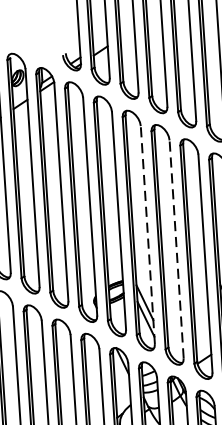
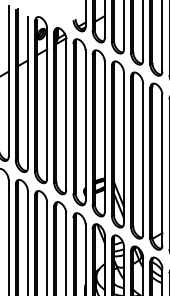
line: (148, 234) -> (124, 147), dashed -> solid
line: (177, 248) -> (143, 158), dashed -> solid

